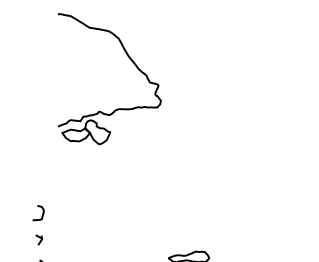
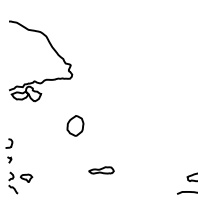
part: (128, 59) -> (52, 49), moved
part: (146, 183) -> (75, 125), added

